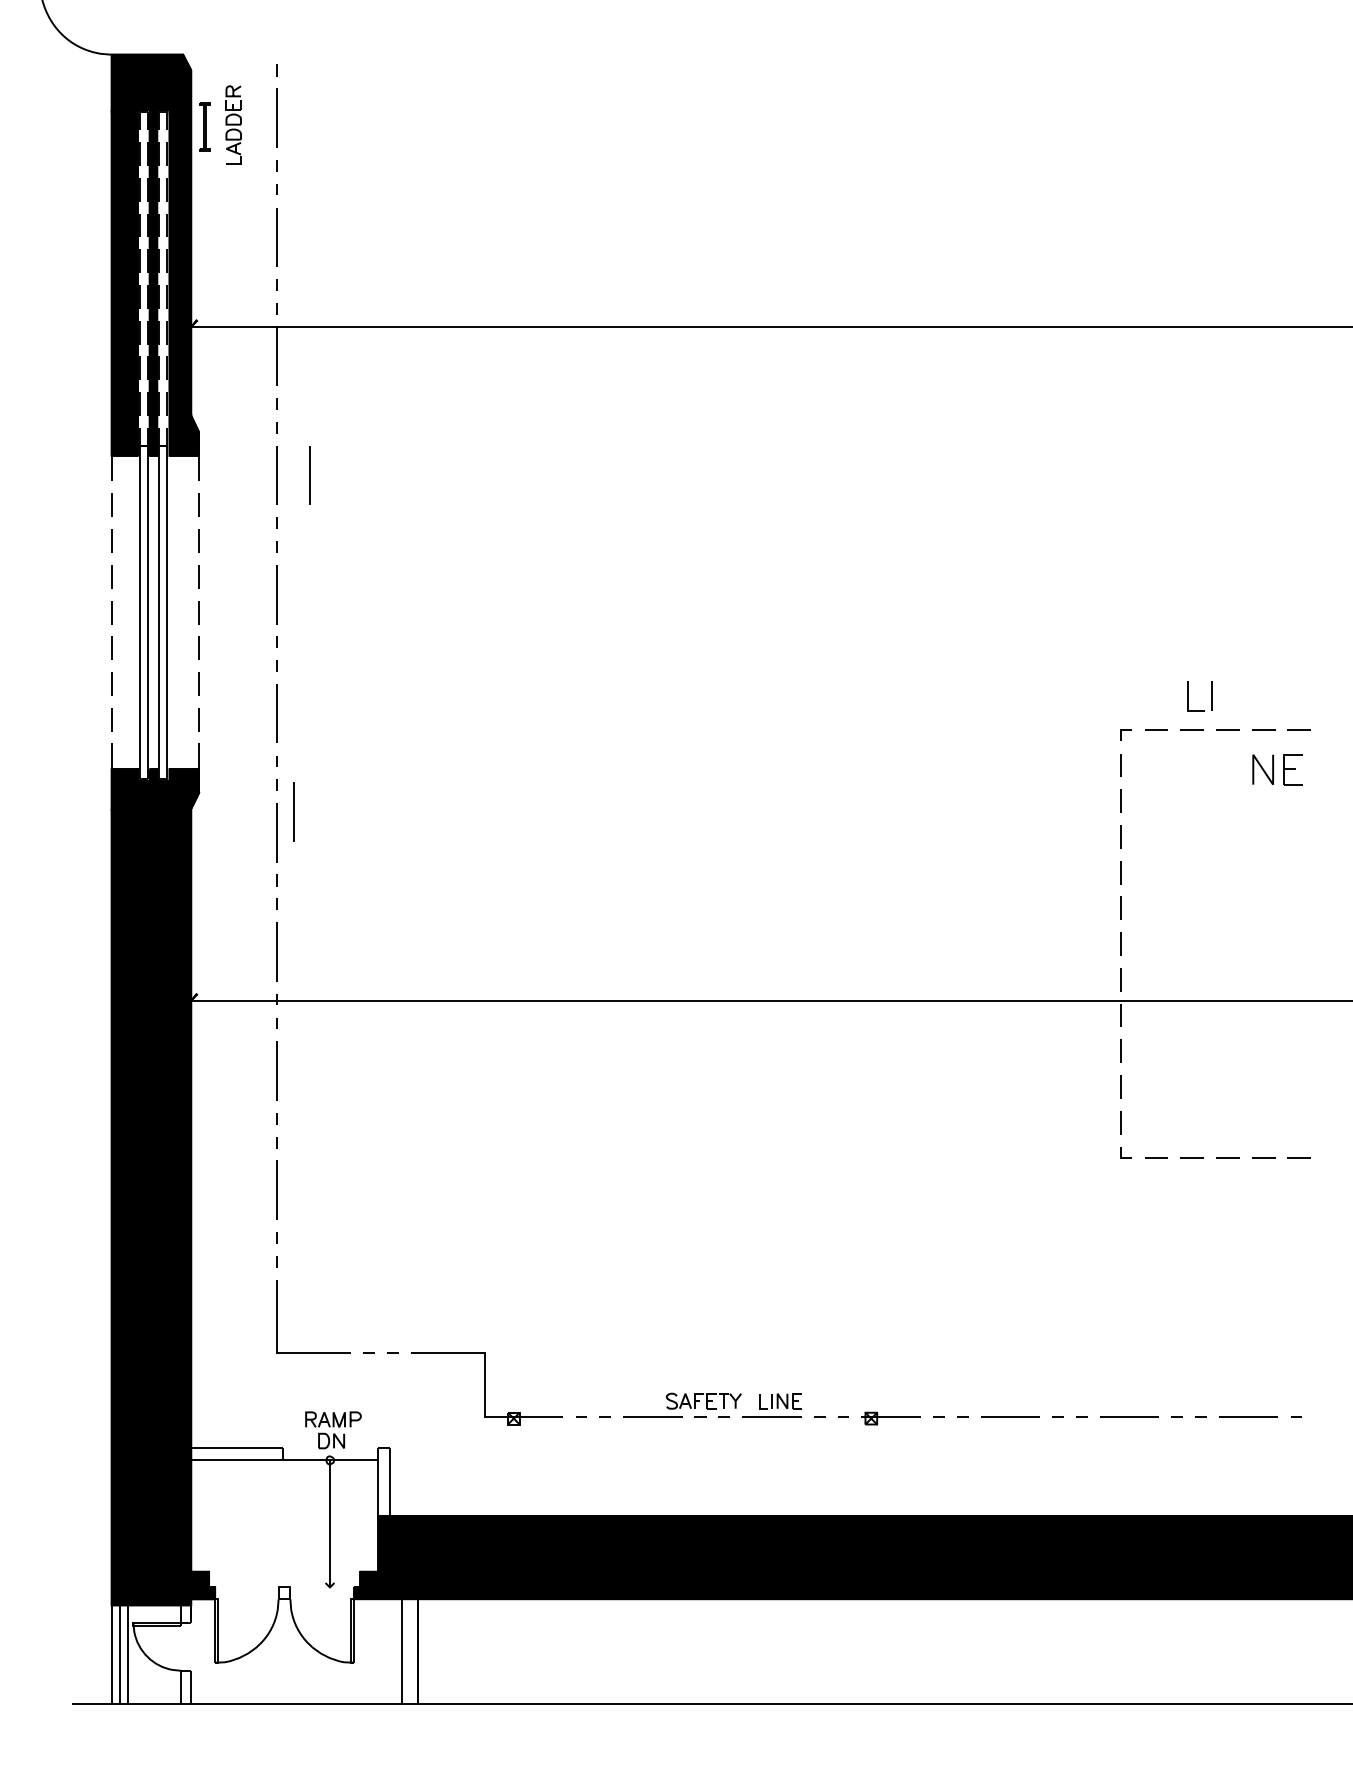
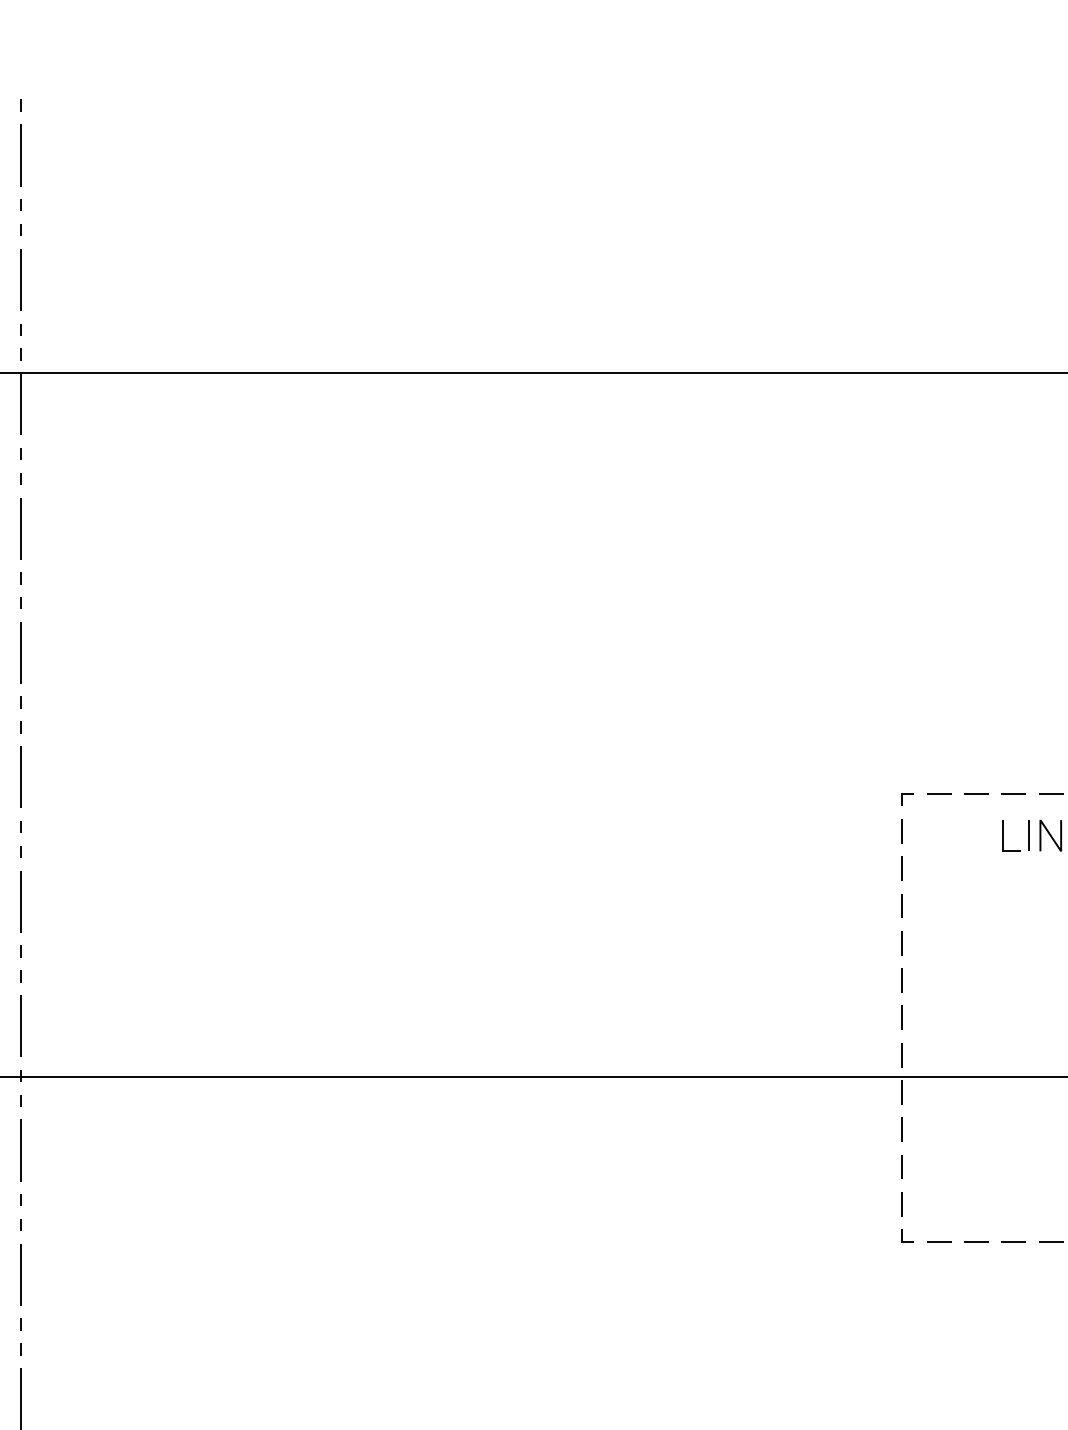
line: (309, 475) -> (55, 528), removed
part: (1188, 696) -> (1004, 836), moved
line: (293, 811) -> (38, 879), removed

